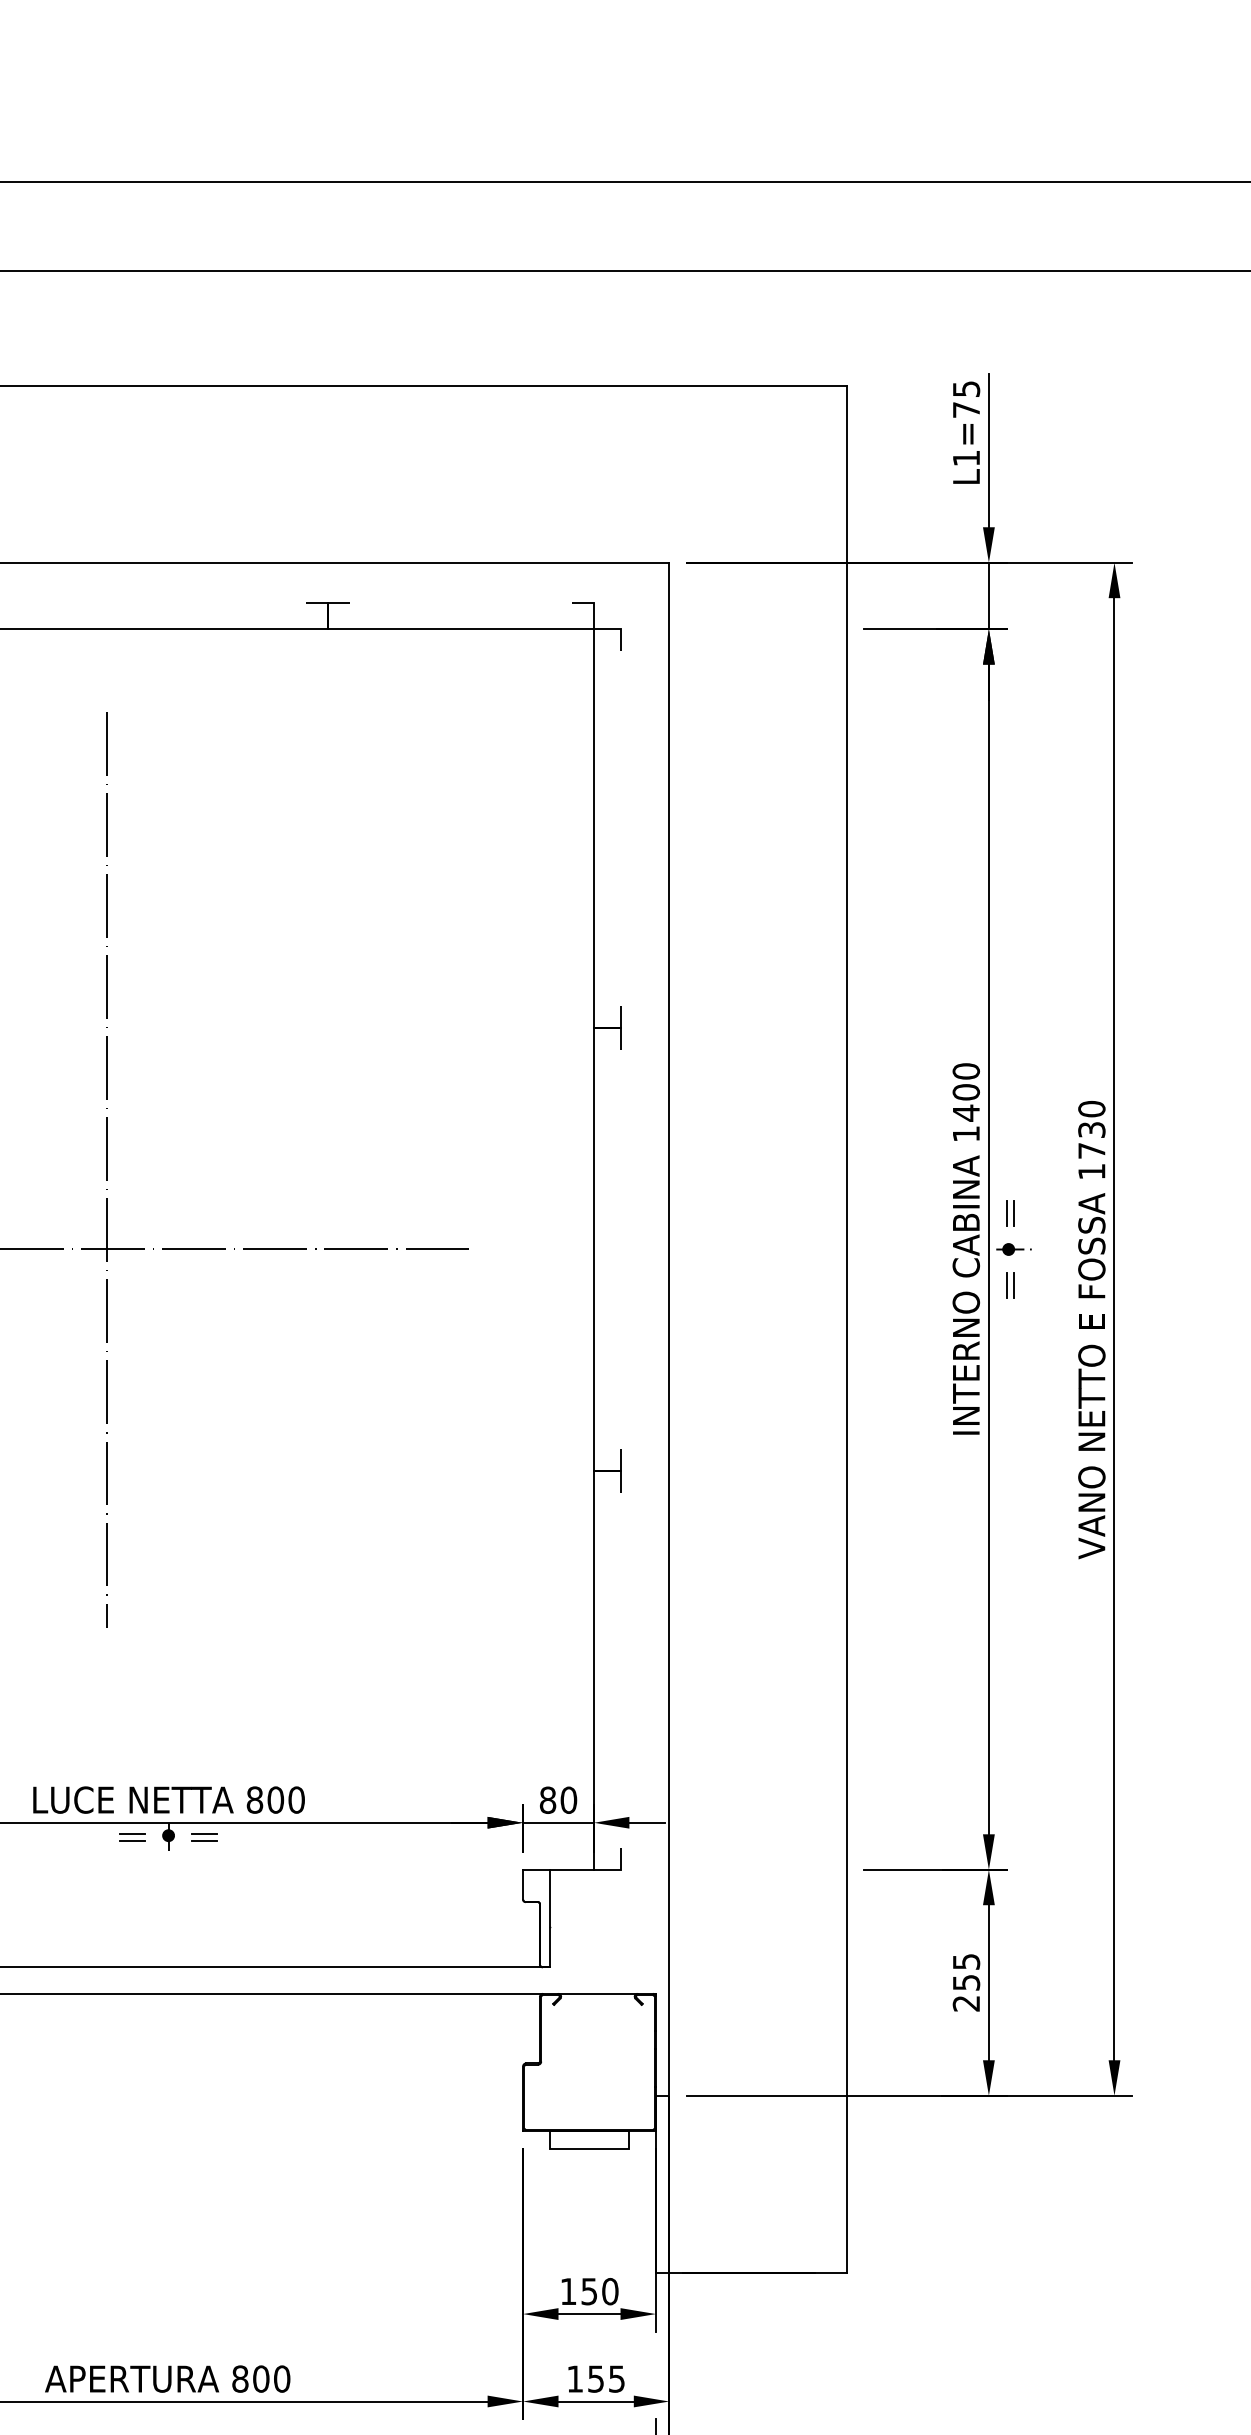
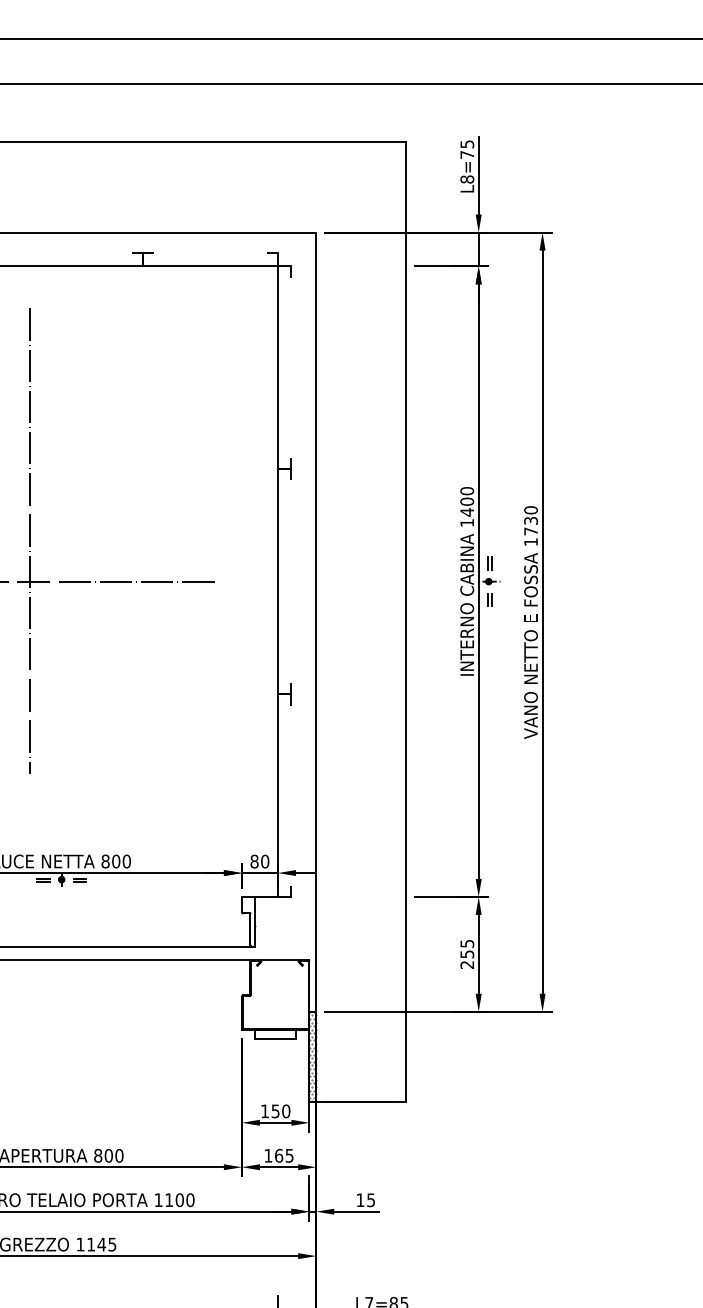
text: (966, 458) -> (467, 179), L1=75 -> L8=75
hatch: (661, 2183) -> (312, 1056), added
text: (597, 2378) -> (279, 1155), 155 -> 165

